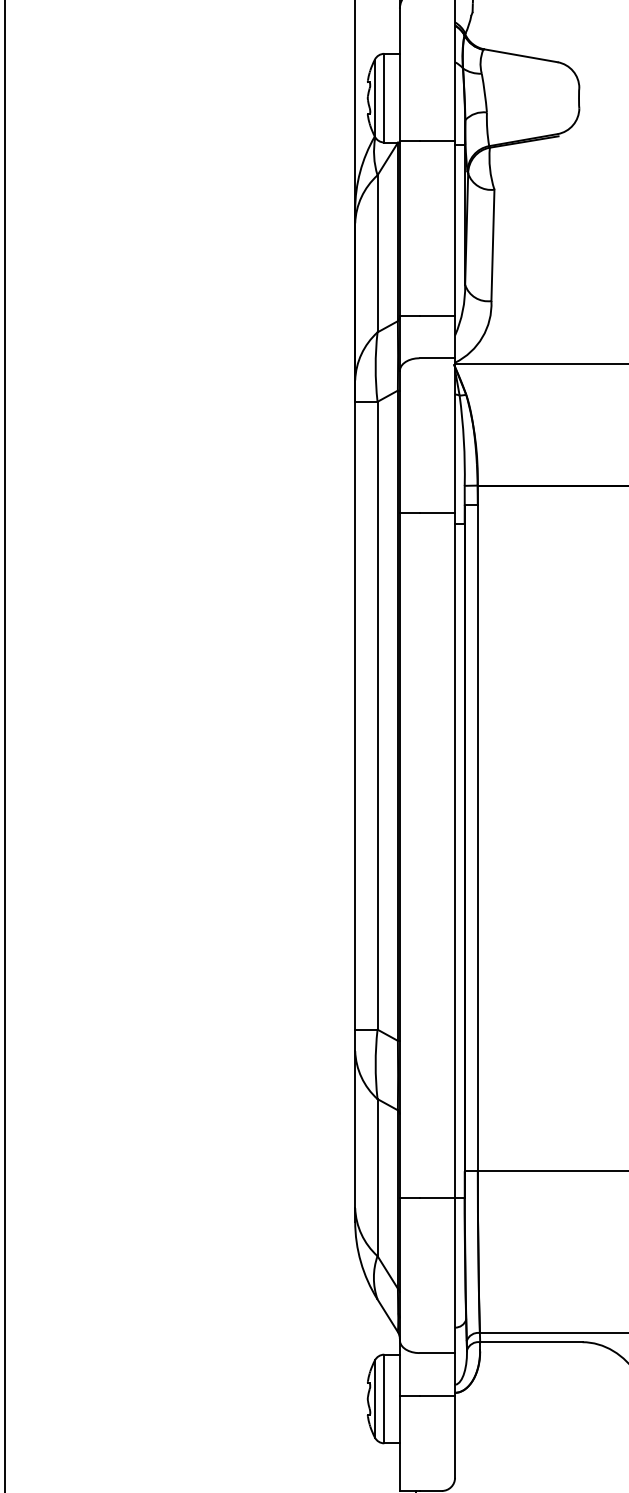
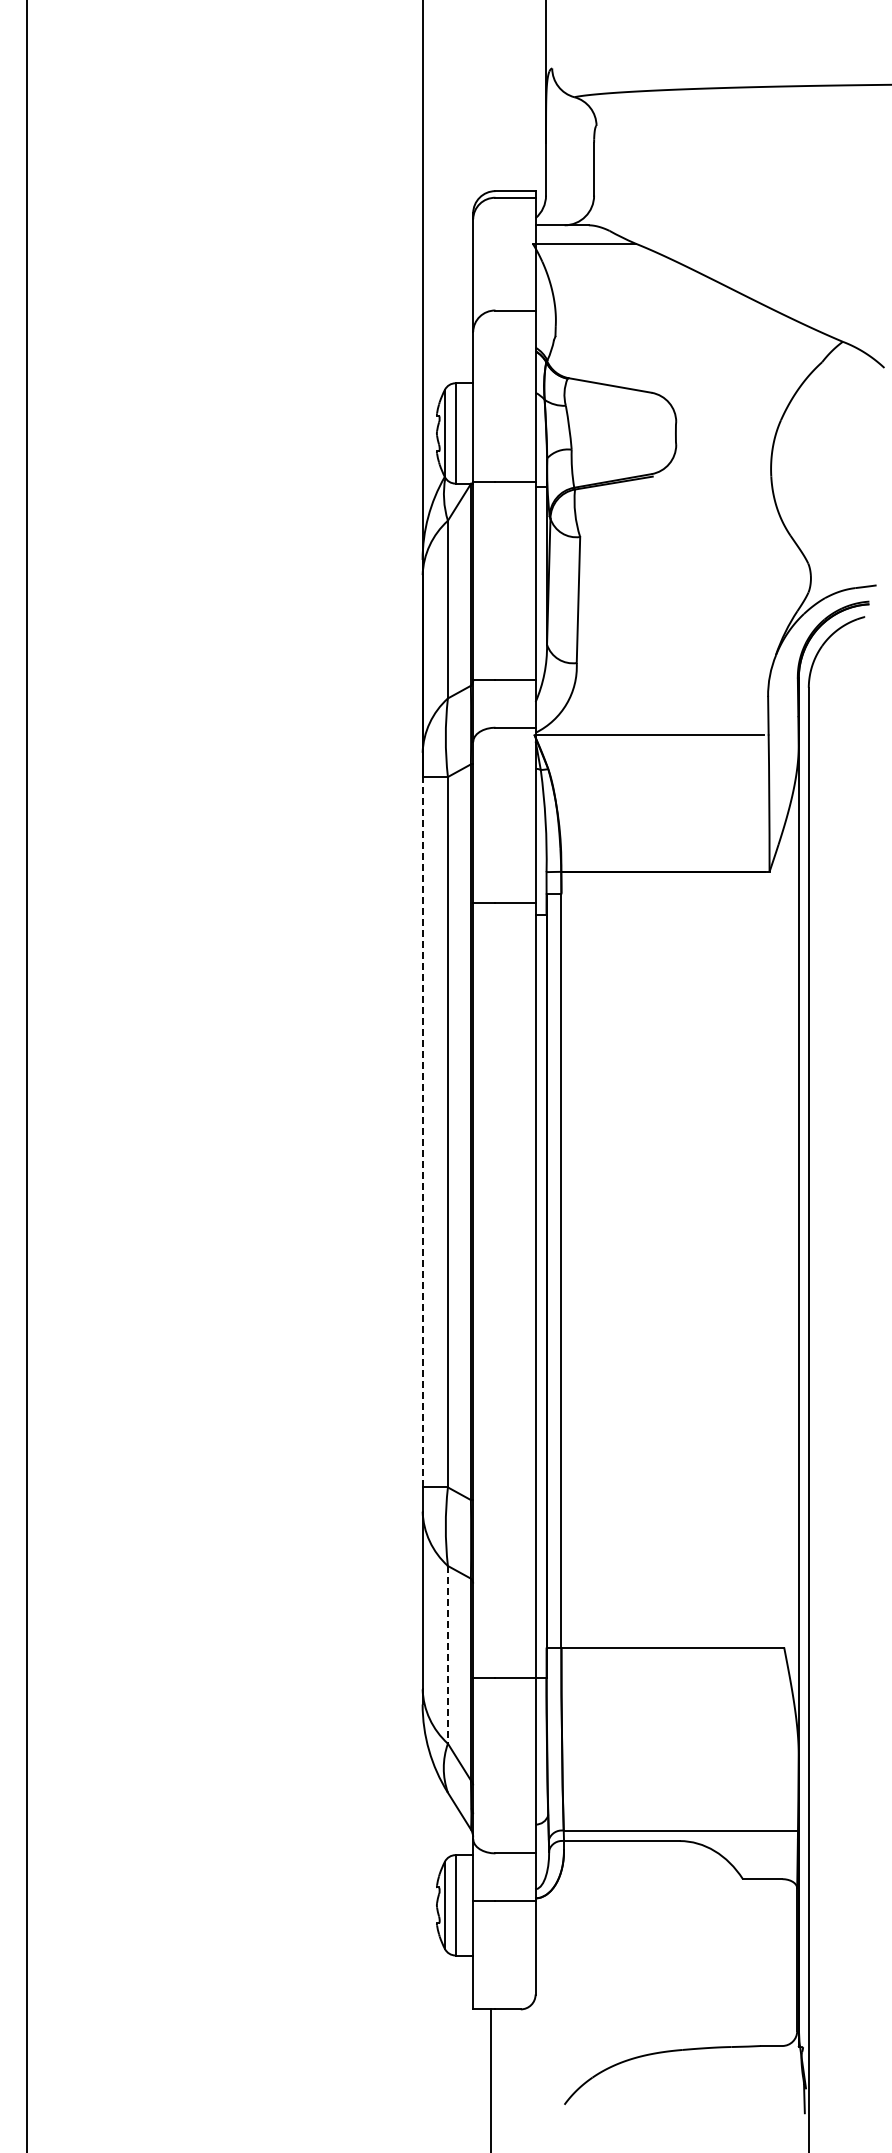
line: (355, 715) -> (422, 1131), solid -> dashed
line: (377, 1177) -> (447, 1654), solid -> dashed

